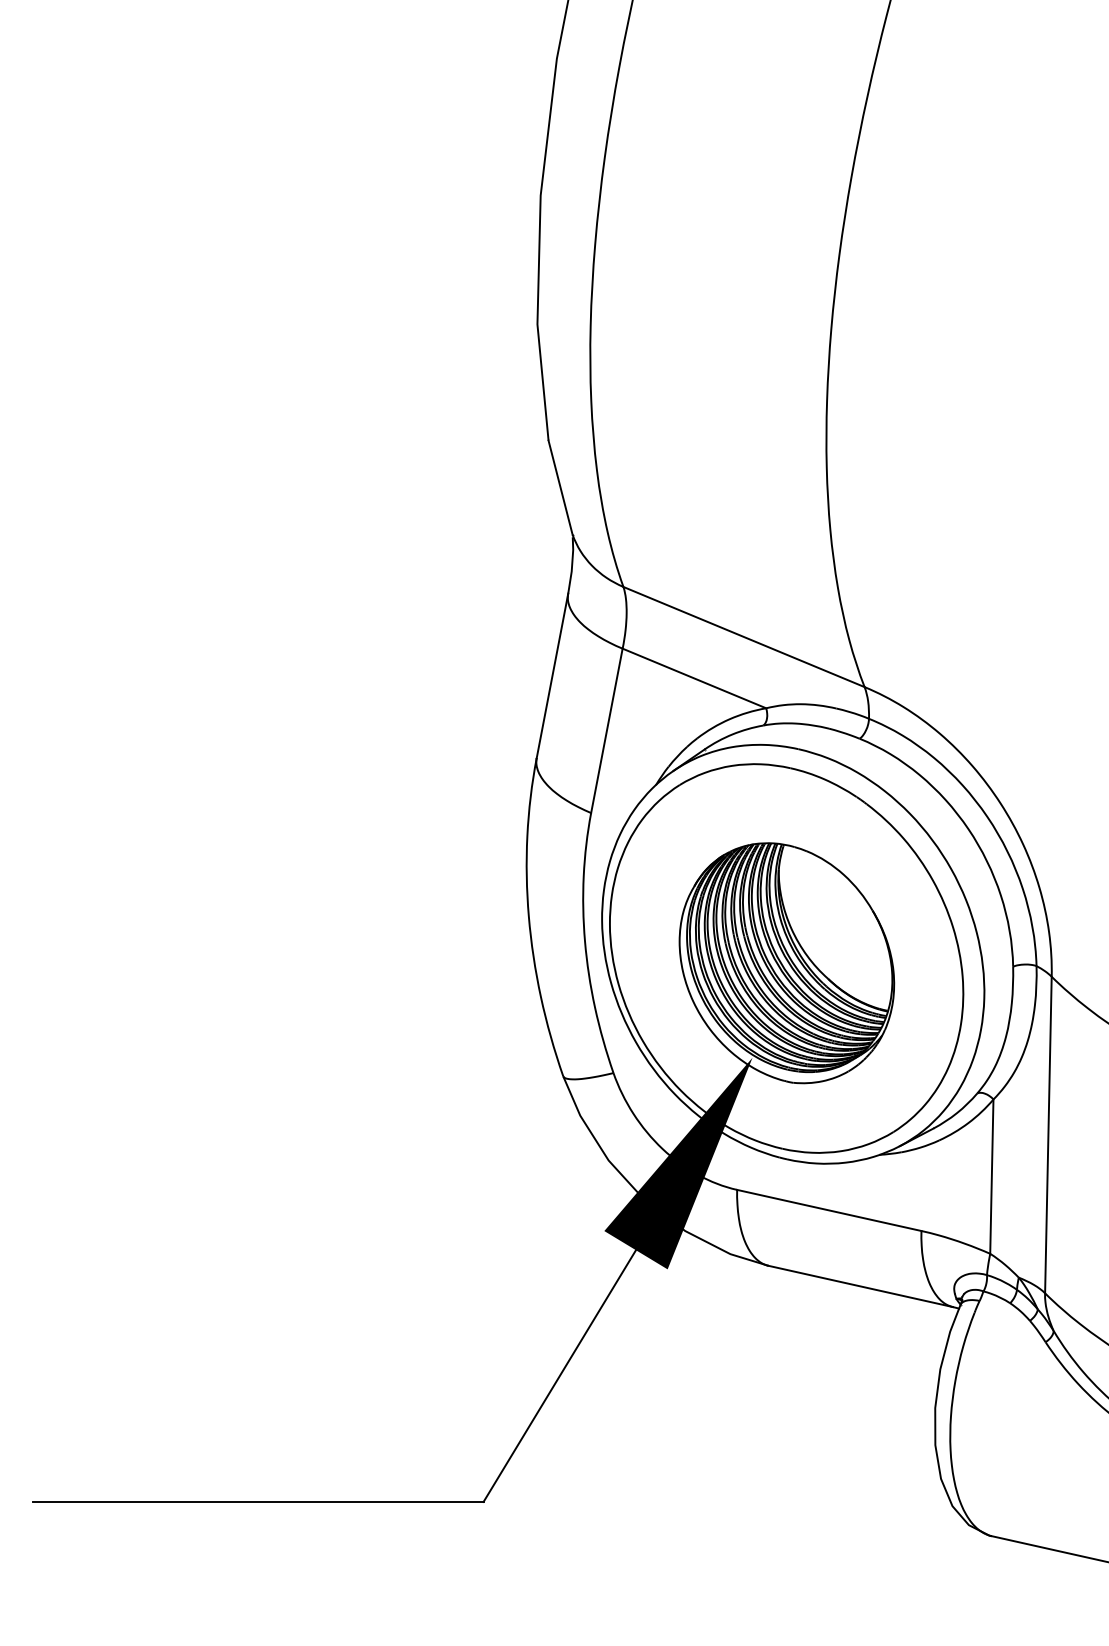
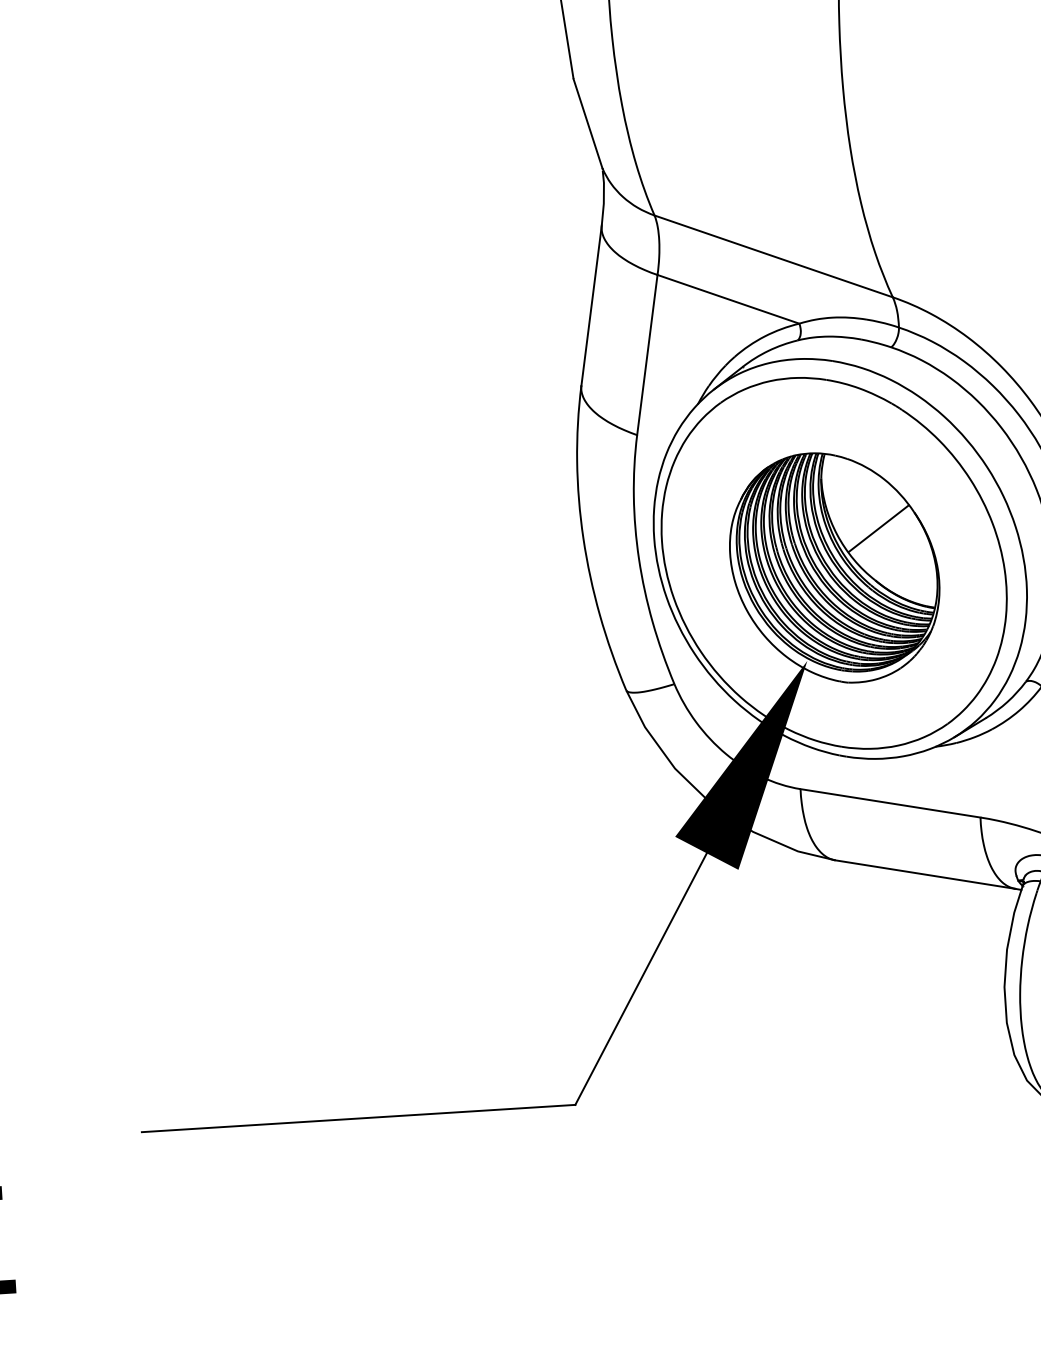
line: (834, 925) -> (878, 528), added

